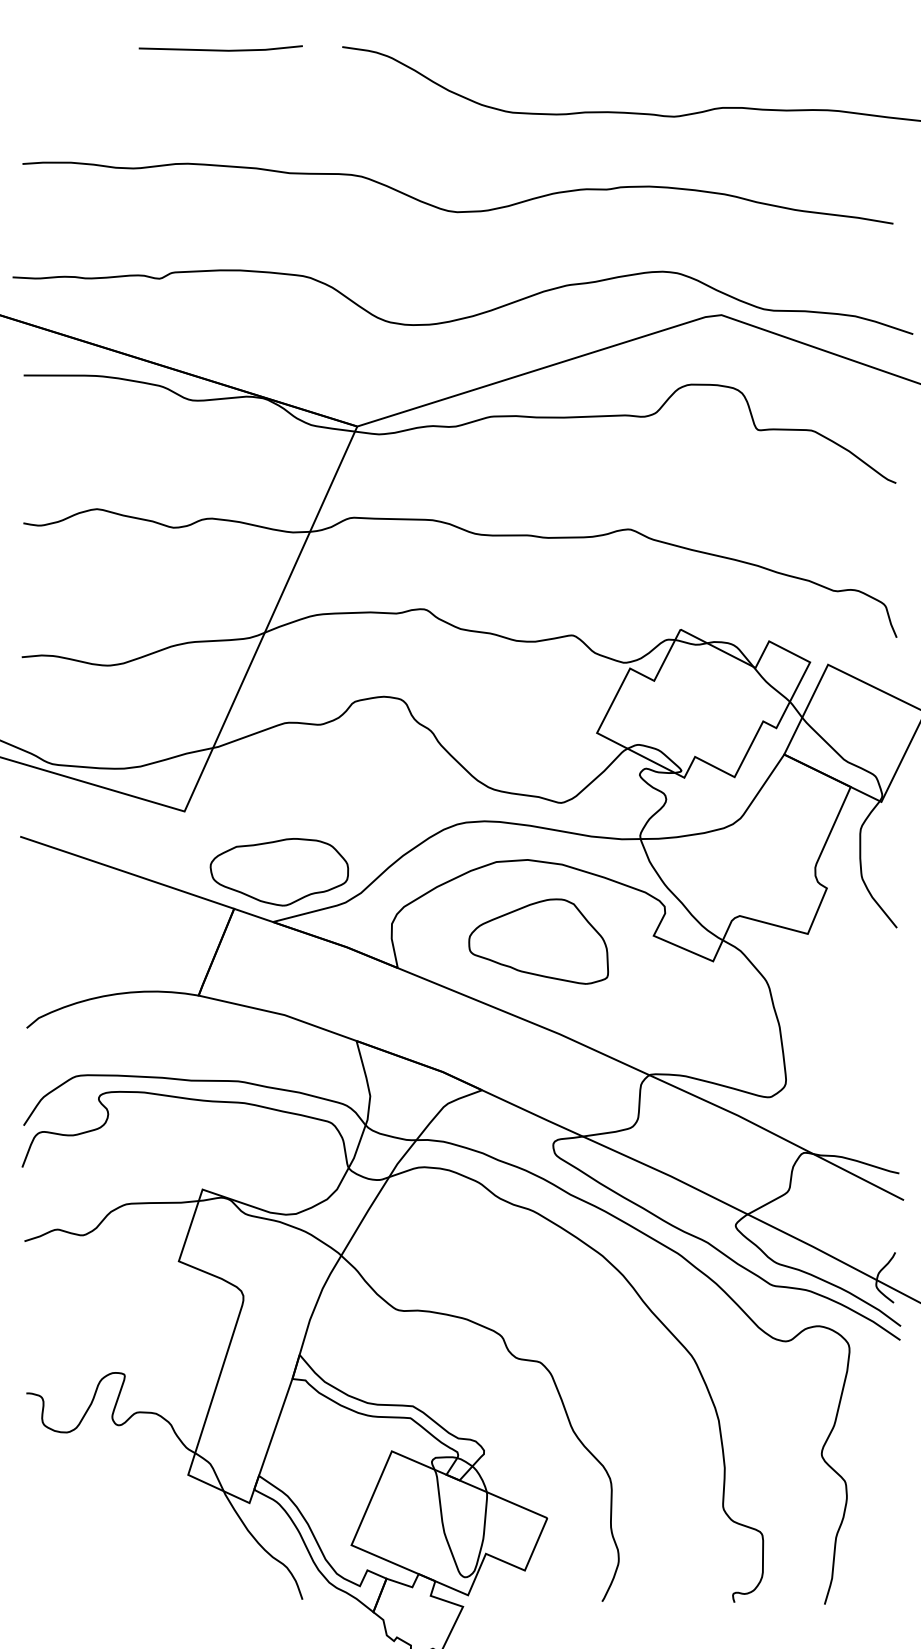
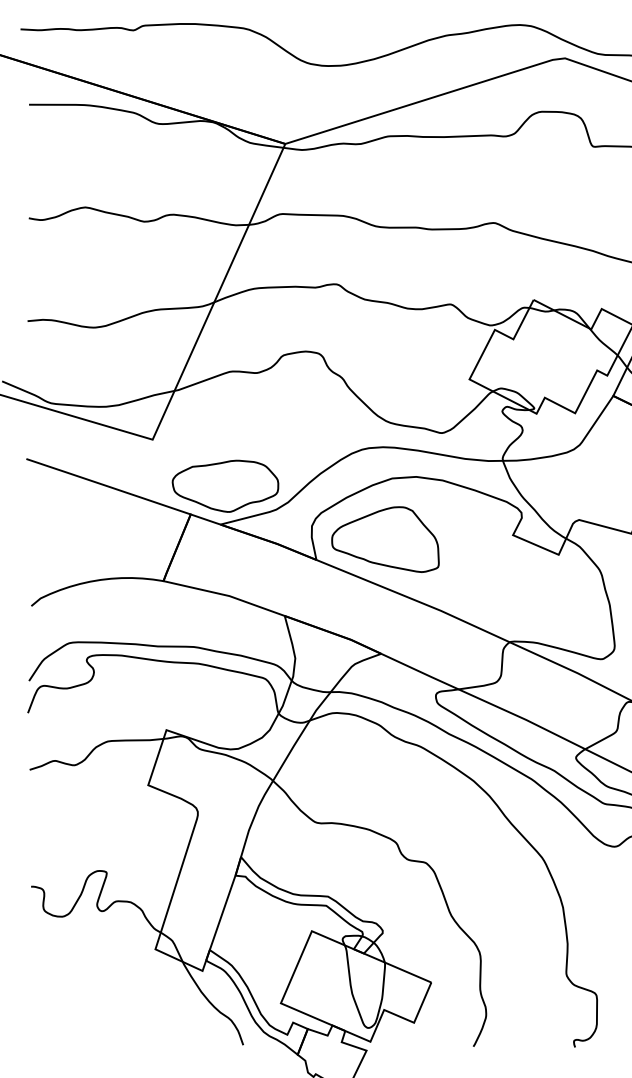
part: (538, 941) -> (385, 539), moved

